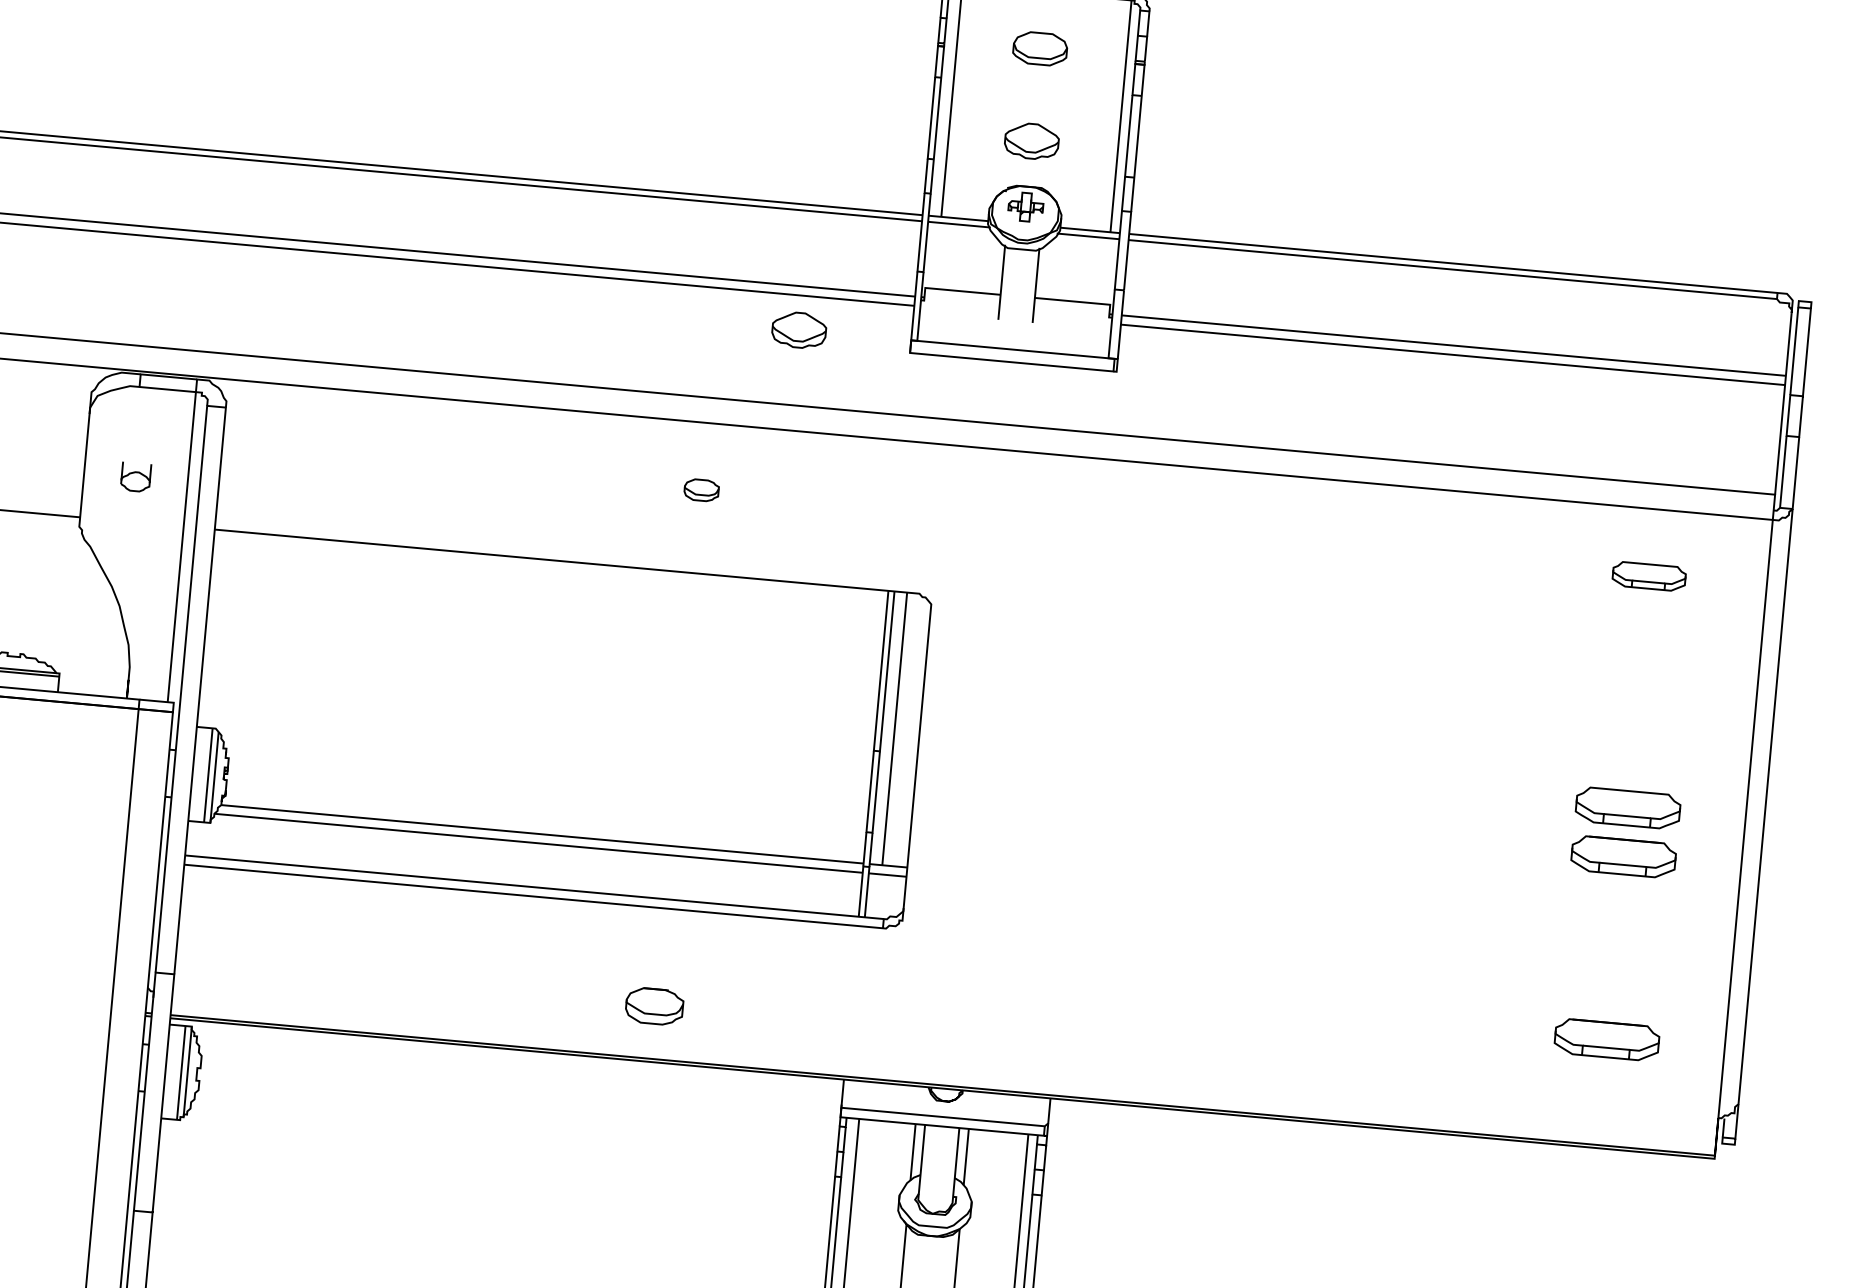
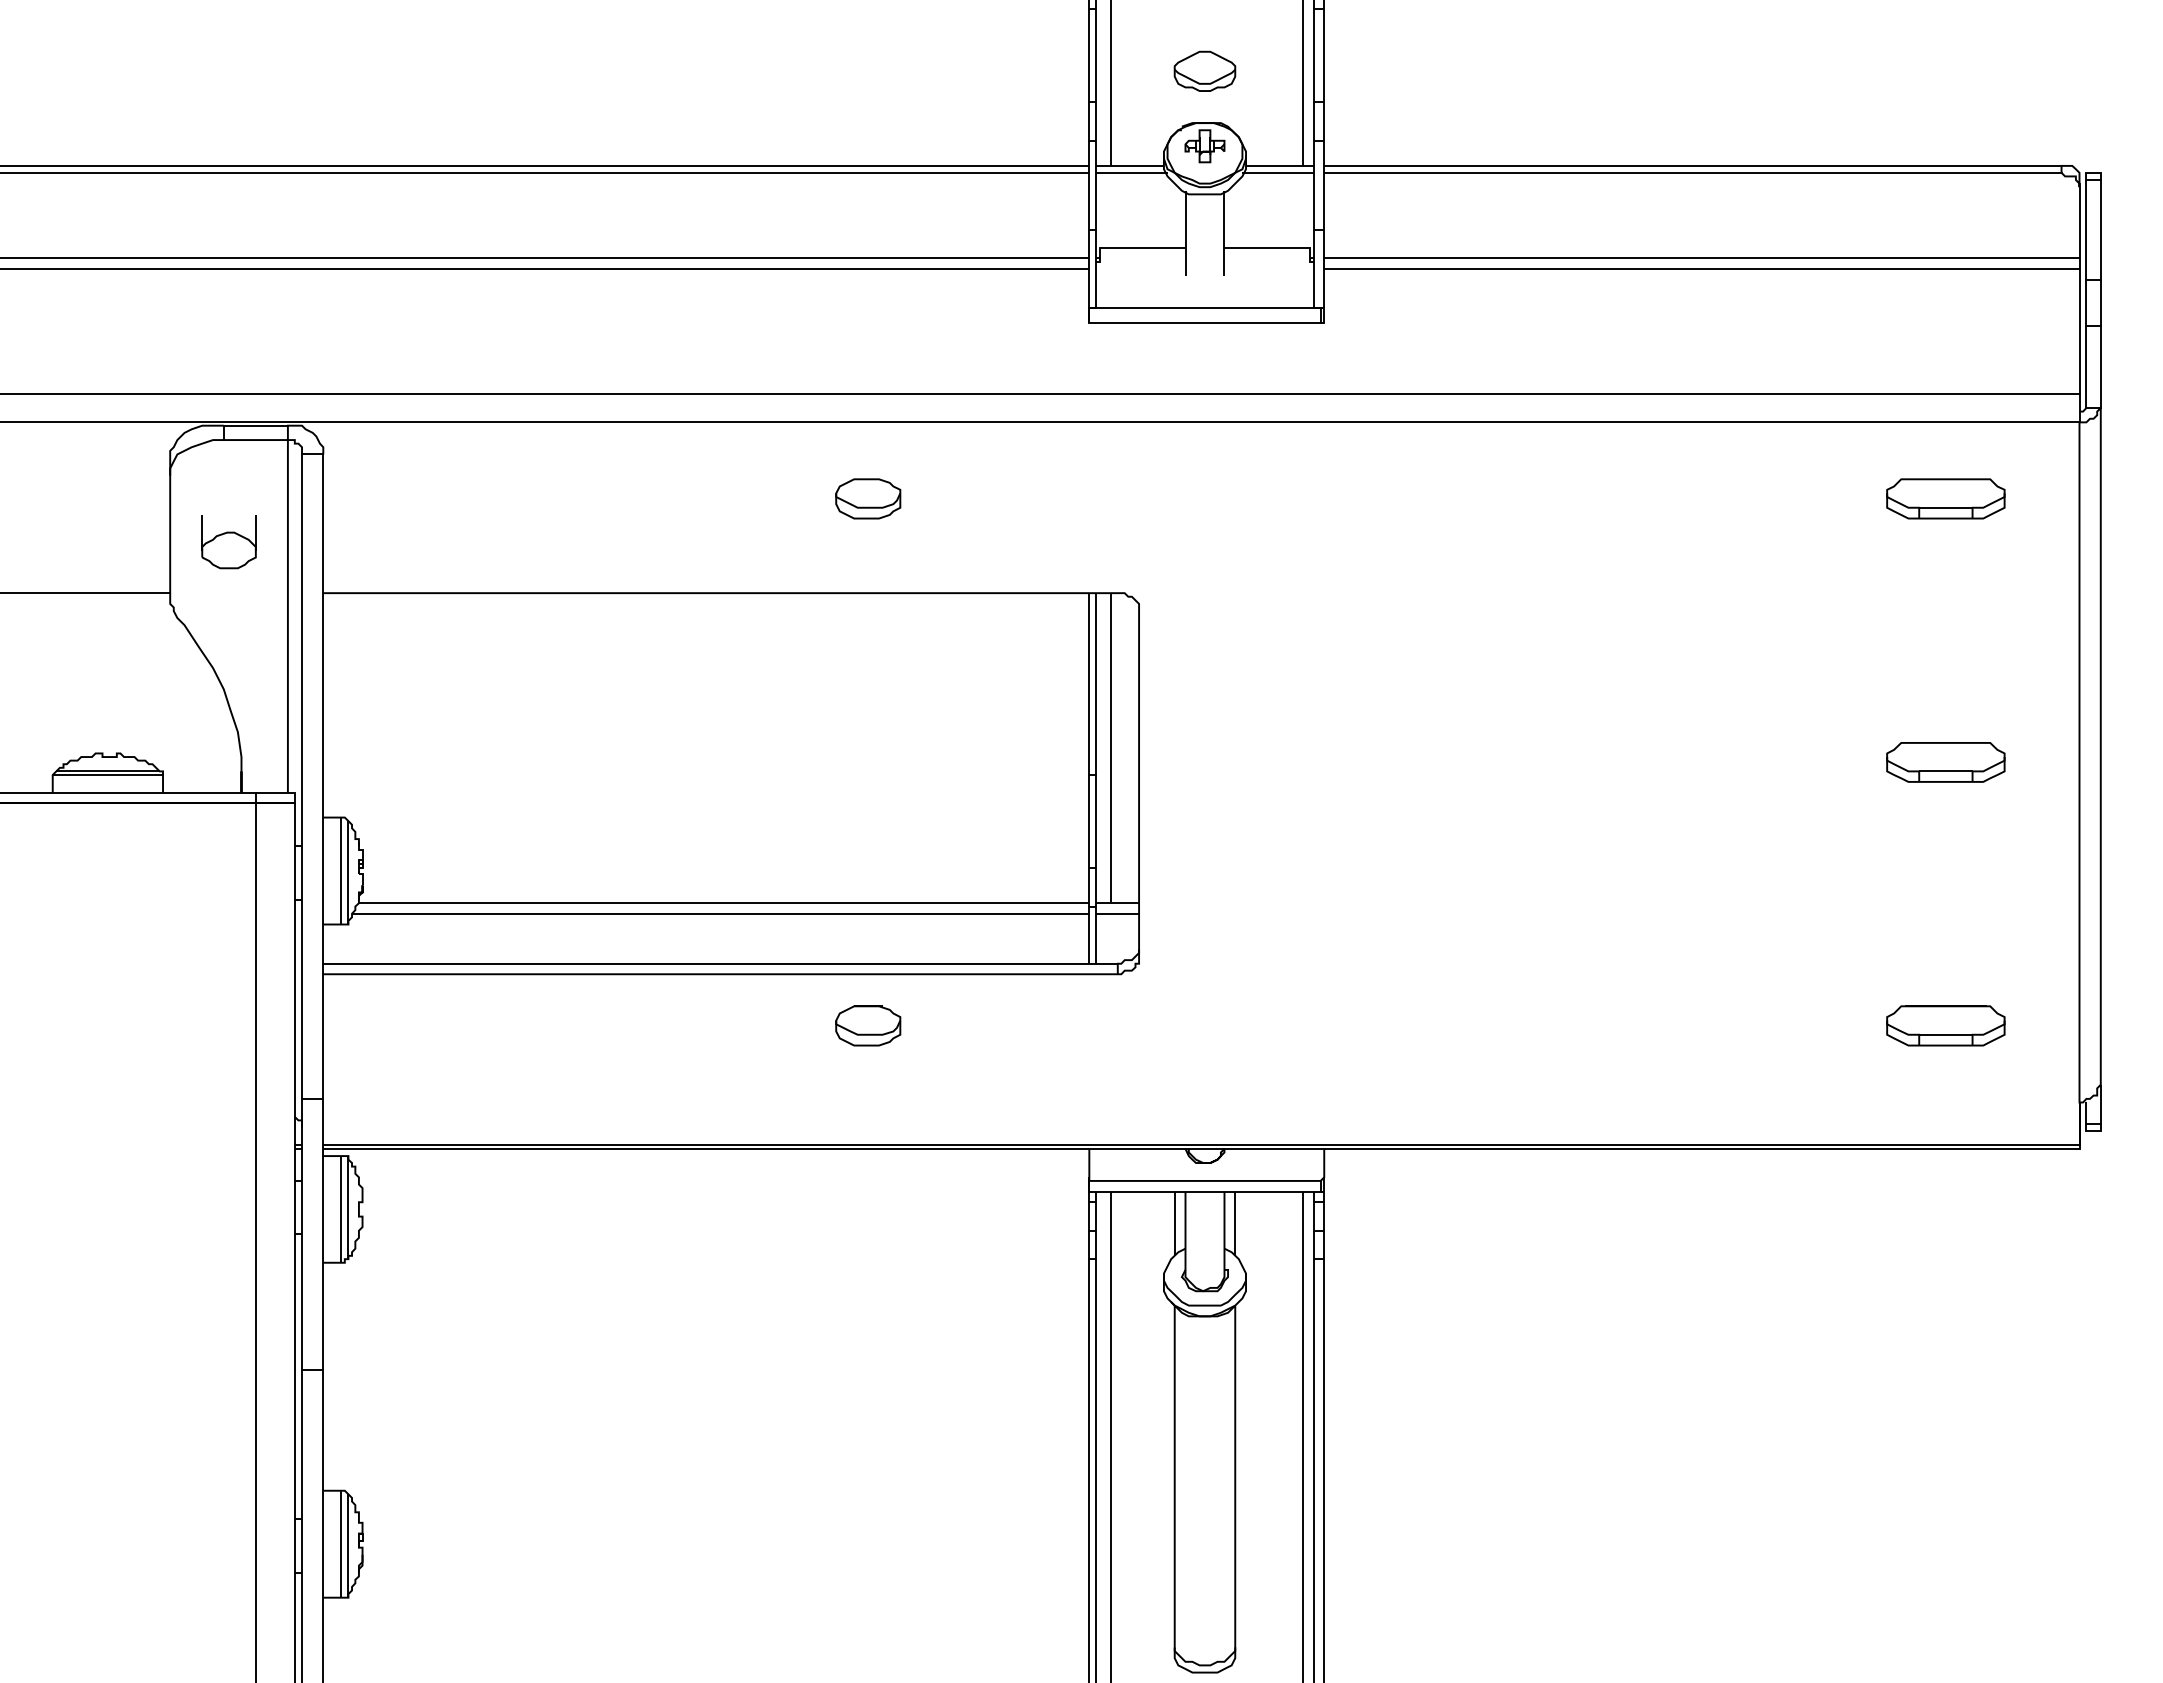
part: (798, 329) -> (961, 307), removed
part: (135, 477) -> (228, 542), size x1.67
part: (701, 489) -> (868, 498), size x1.67
part: (1648, 576) -> (1945, 498), size x1.43
part: (1623, 856) -> (1945, 817), removed
part: (654, 1006) -> (868, 1025), moved

